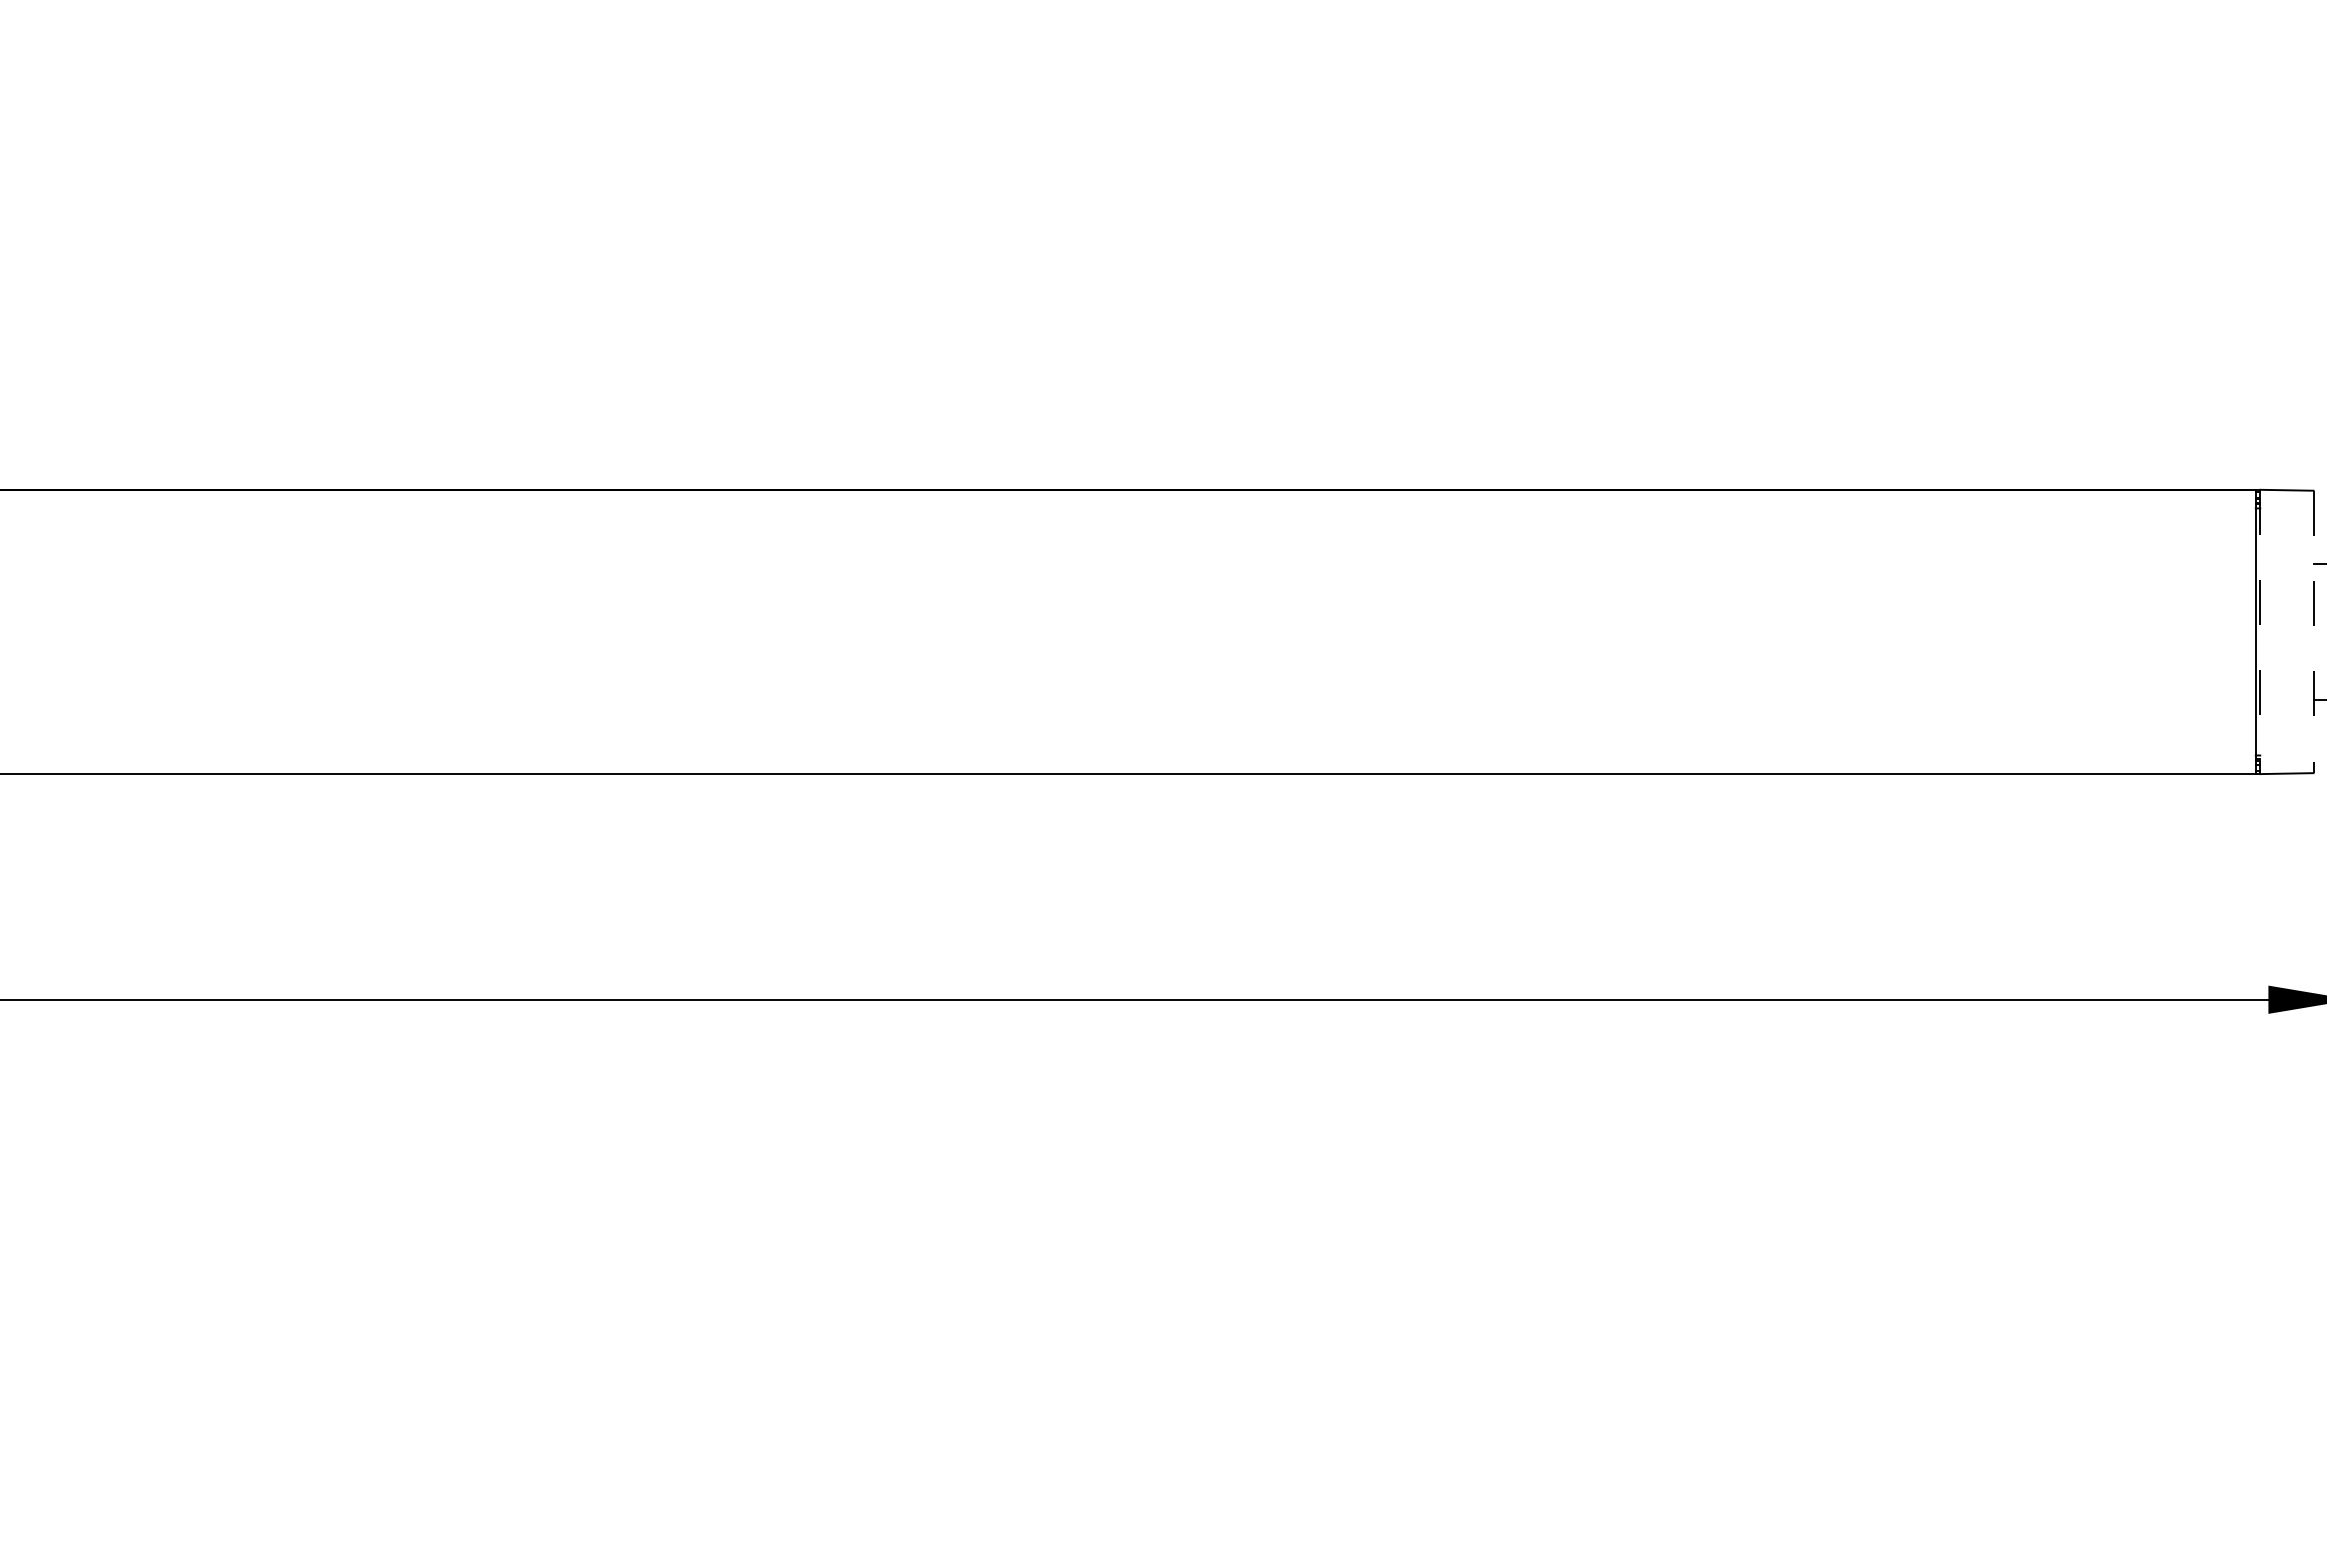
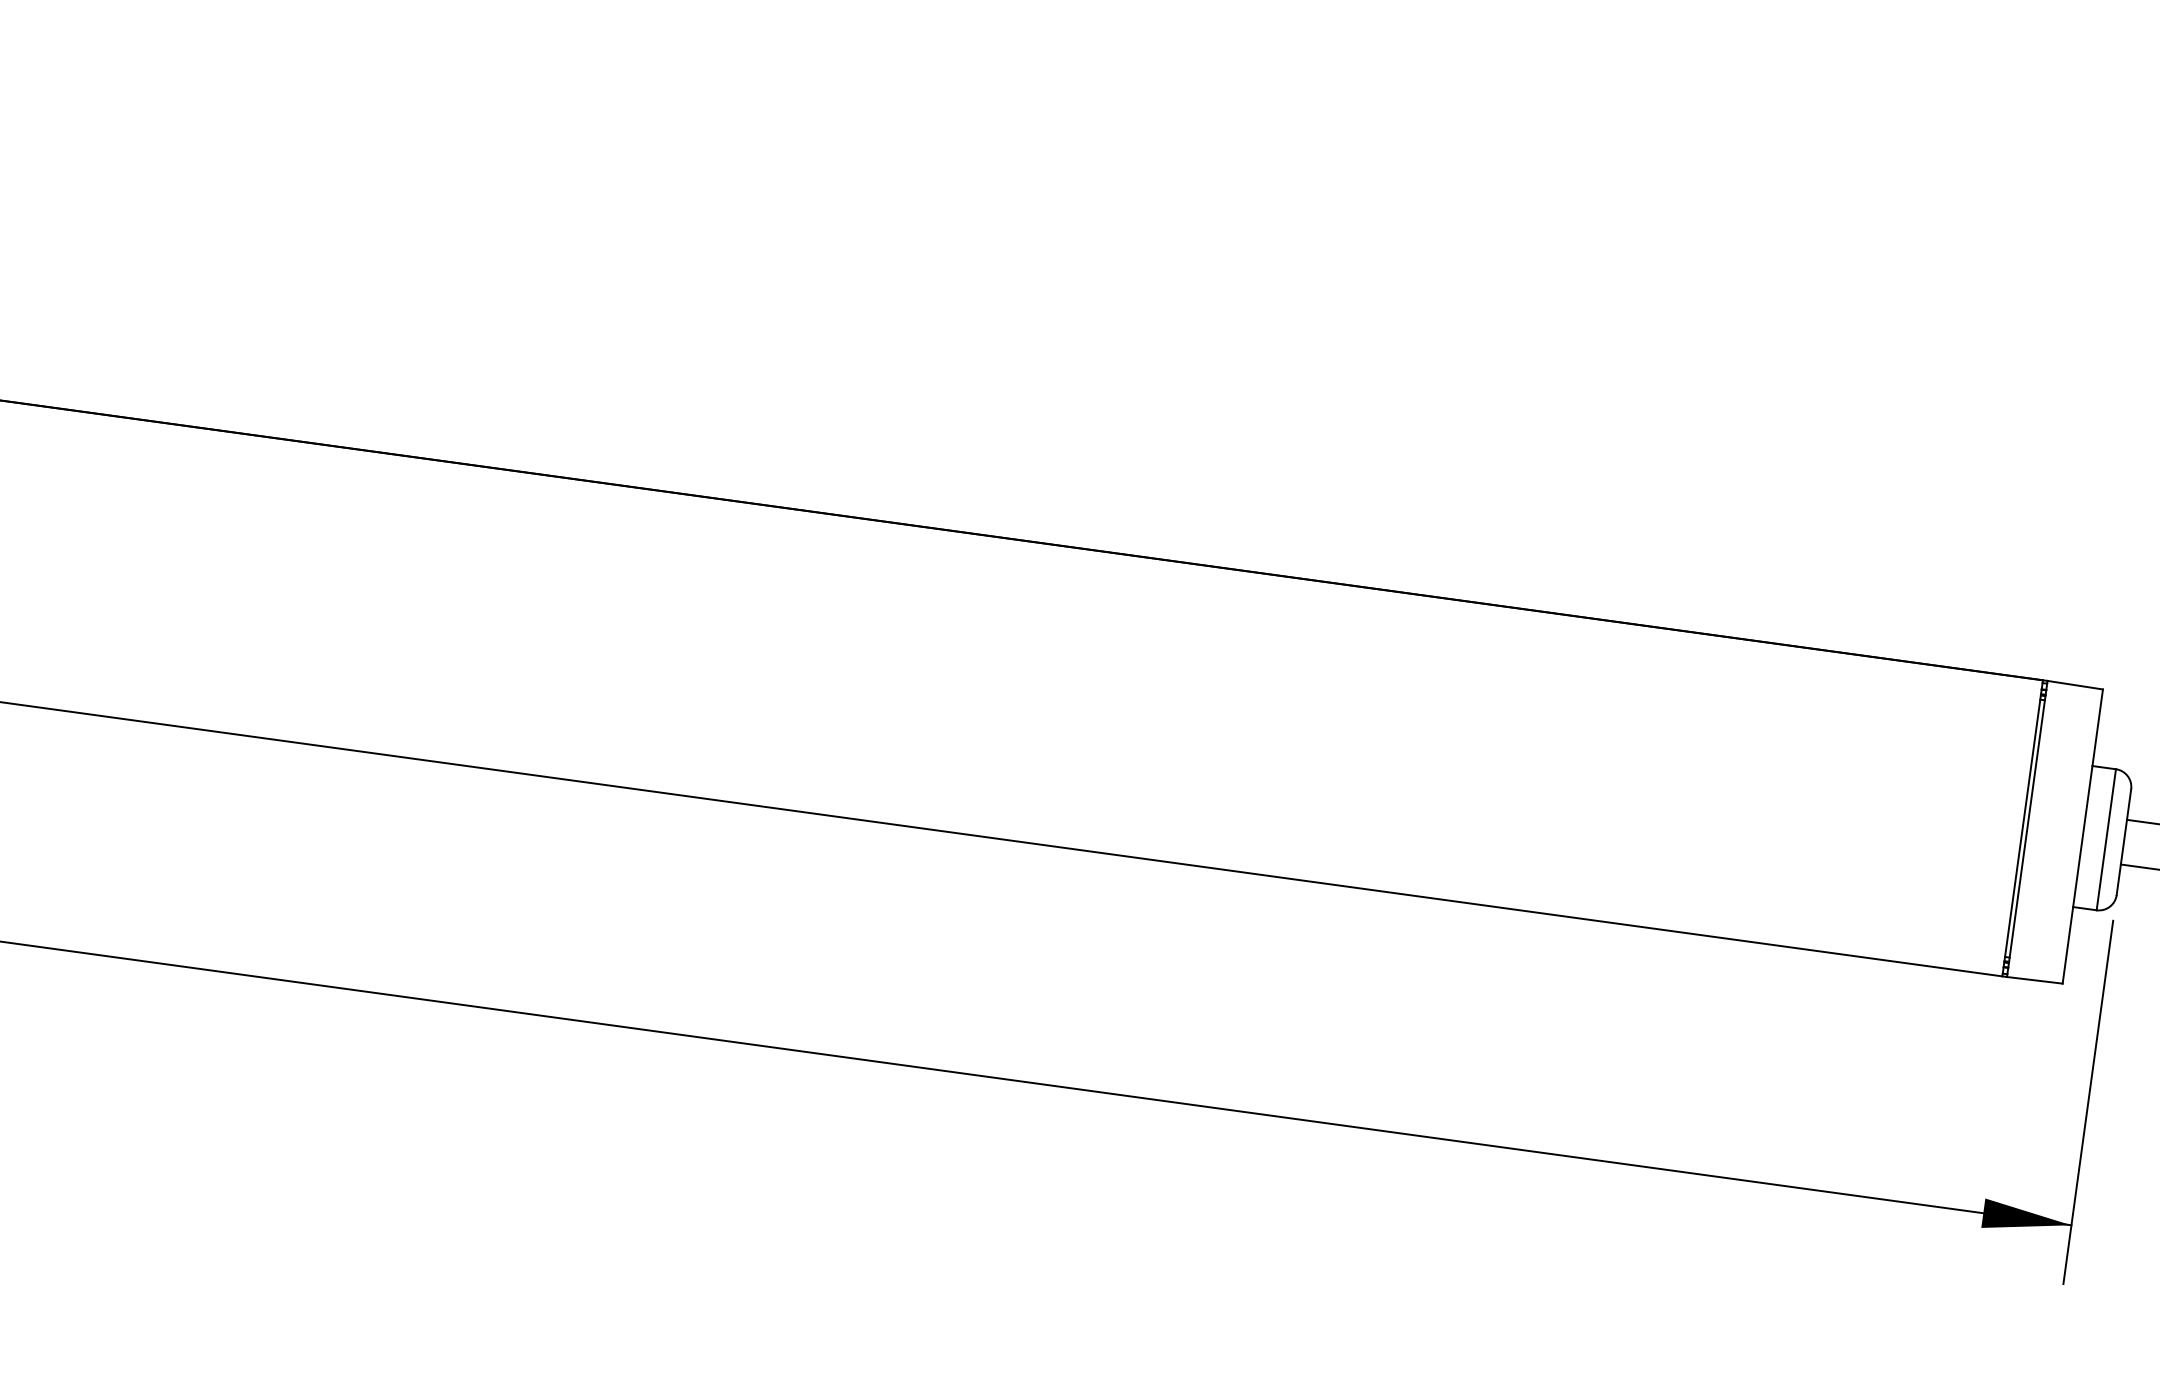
line: (2260, 632) -> (2027, 829), dashed -> solid
line: (2313, 632) -> (2082, 837), dashed -> solid

